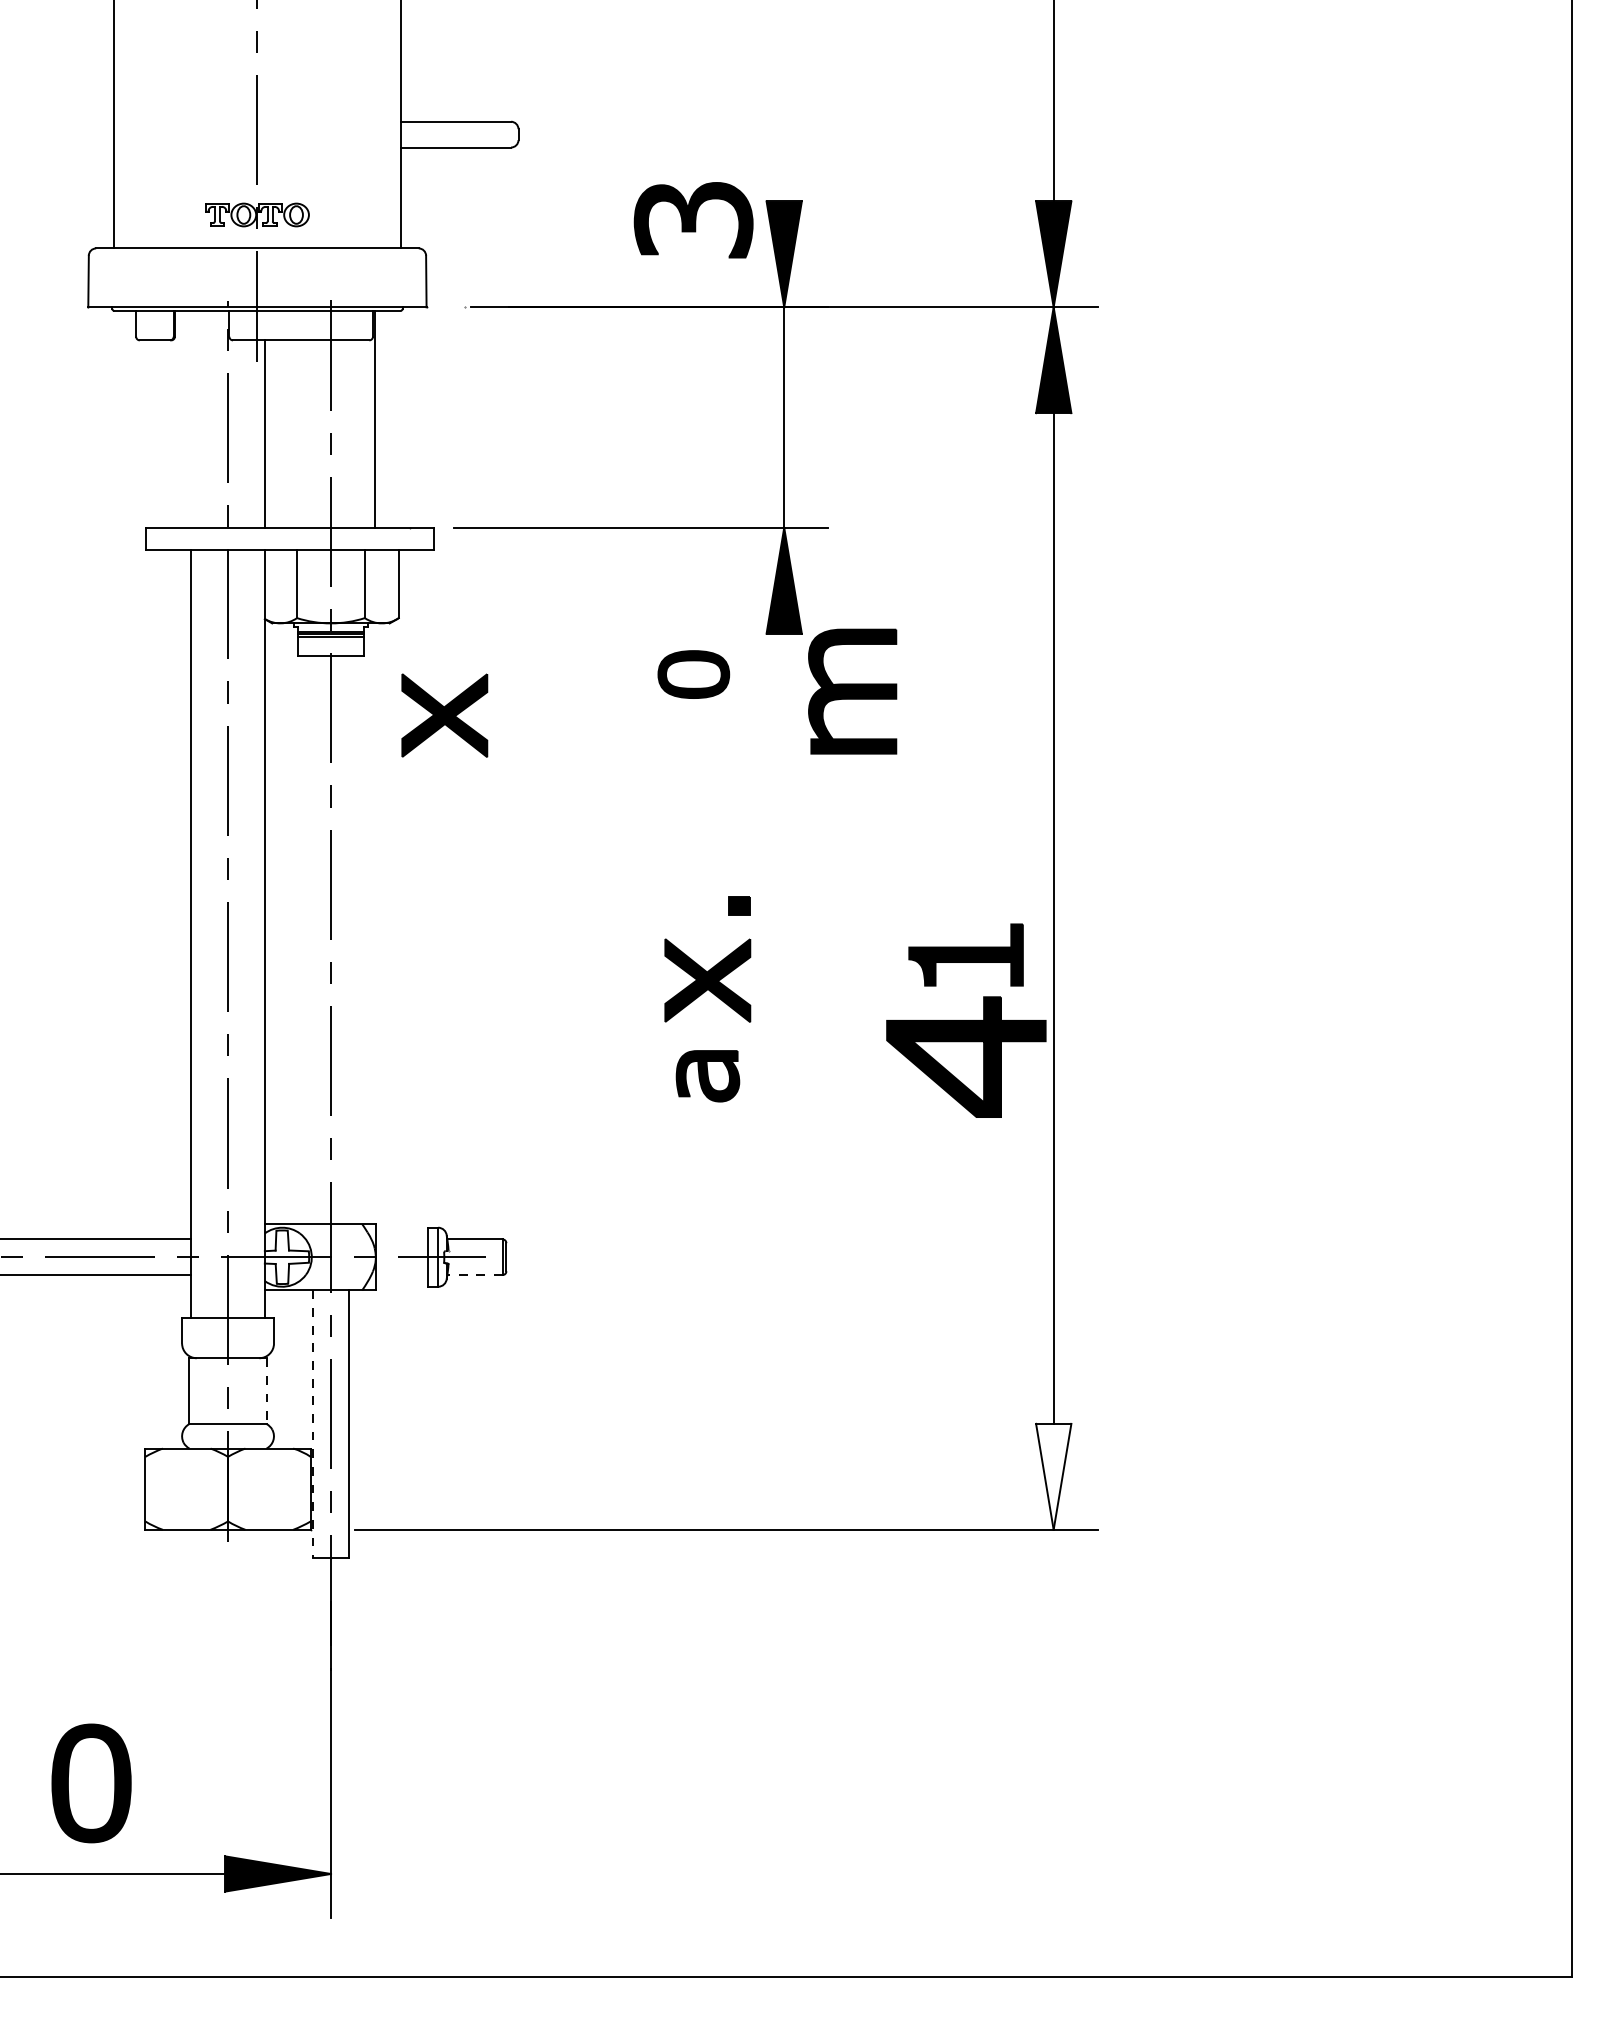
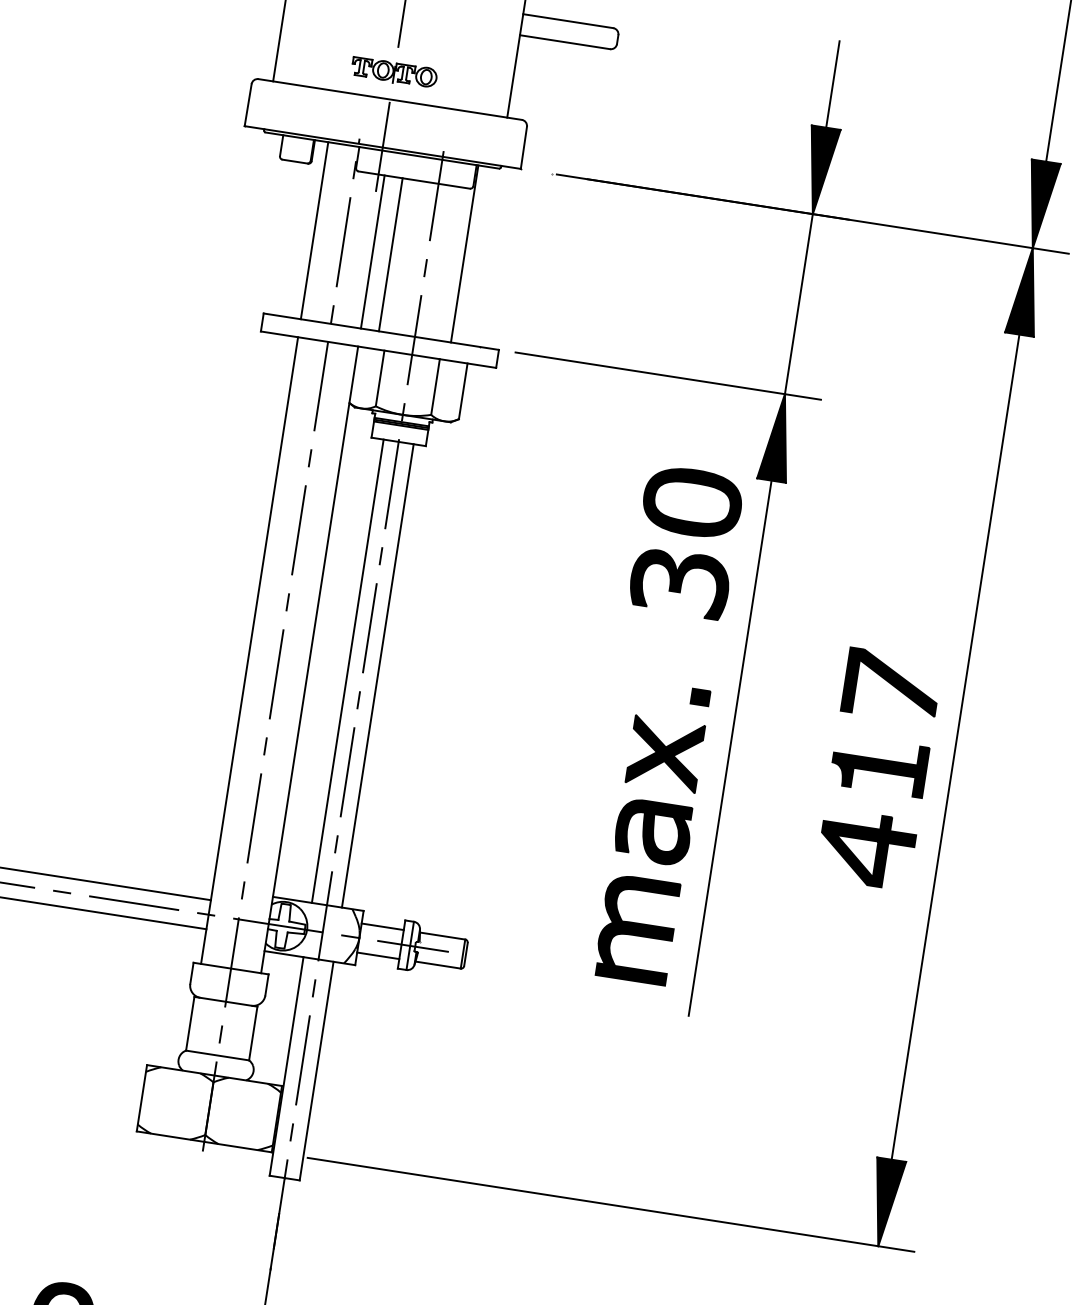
line: (784, 148) -> (833, 84), added
part: (693, 220) -> (679, 583), moved
line: (191, 419) -> (314, 230), added
line: (286, 433) -> (390, 254), added
part: (693, 674) -> (692, 502), size x1.67
part: (852, 691) -> (637, 929), moved
part: (444, 715) -> (483, 504), removed
part: (965, 857) -> (891, 686), added
line: (312, 940) -> (347, 671), added
line: (349, 940) -> (377, 676), added
line: (784, 961) -> (730, 748), added
part: (965, 1056) -> (866, 848), size x0.71
part: (707, 1076) -> (652, 832), size x1.43
line: (401, 1239) -> (382, 926), added
line: (401, 1275) -> (378, 956), added
line: (475, 1275) -> (438, 965), dashed -> solid
line: (266, 1391) -> (253, 1033), dashed -> solid
line: (312, 1424) -> (286, 1066), dashed -> solid
fill: (1053, 1476) -> (884, 1202), added

